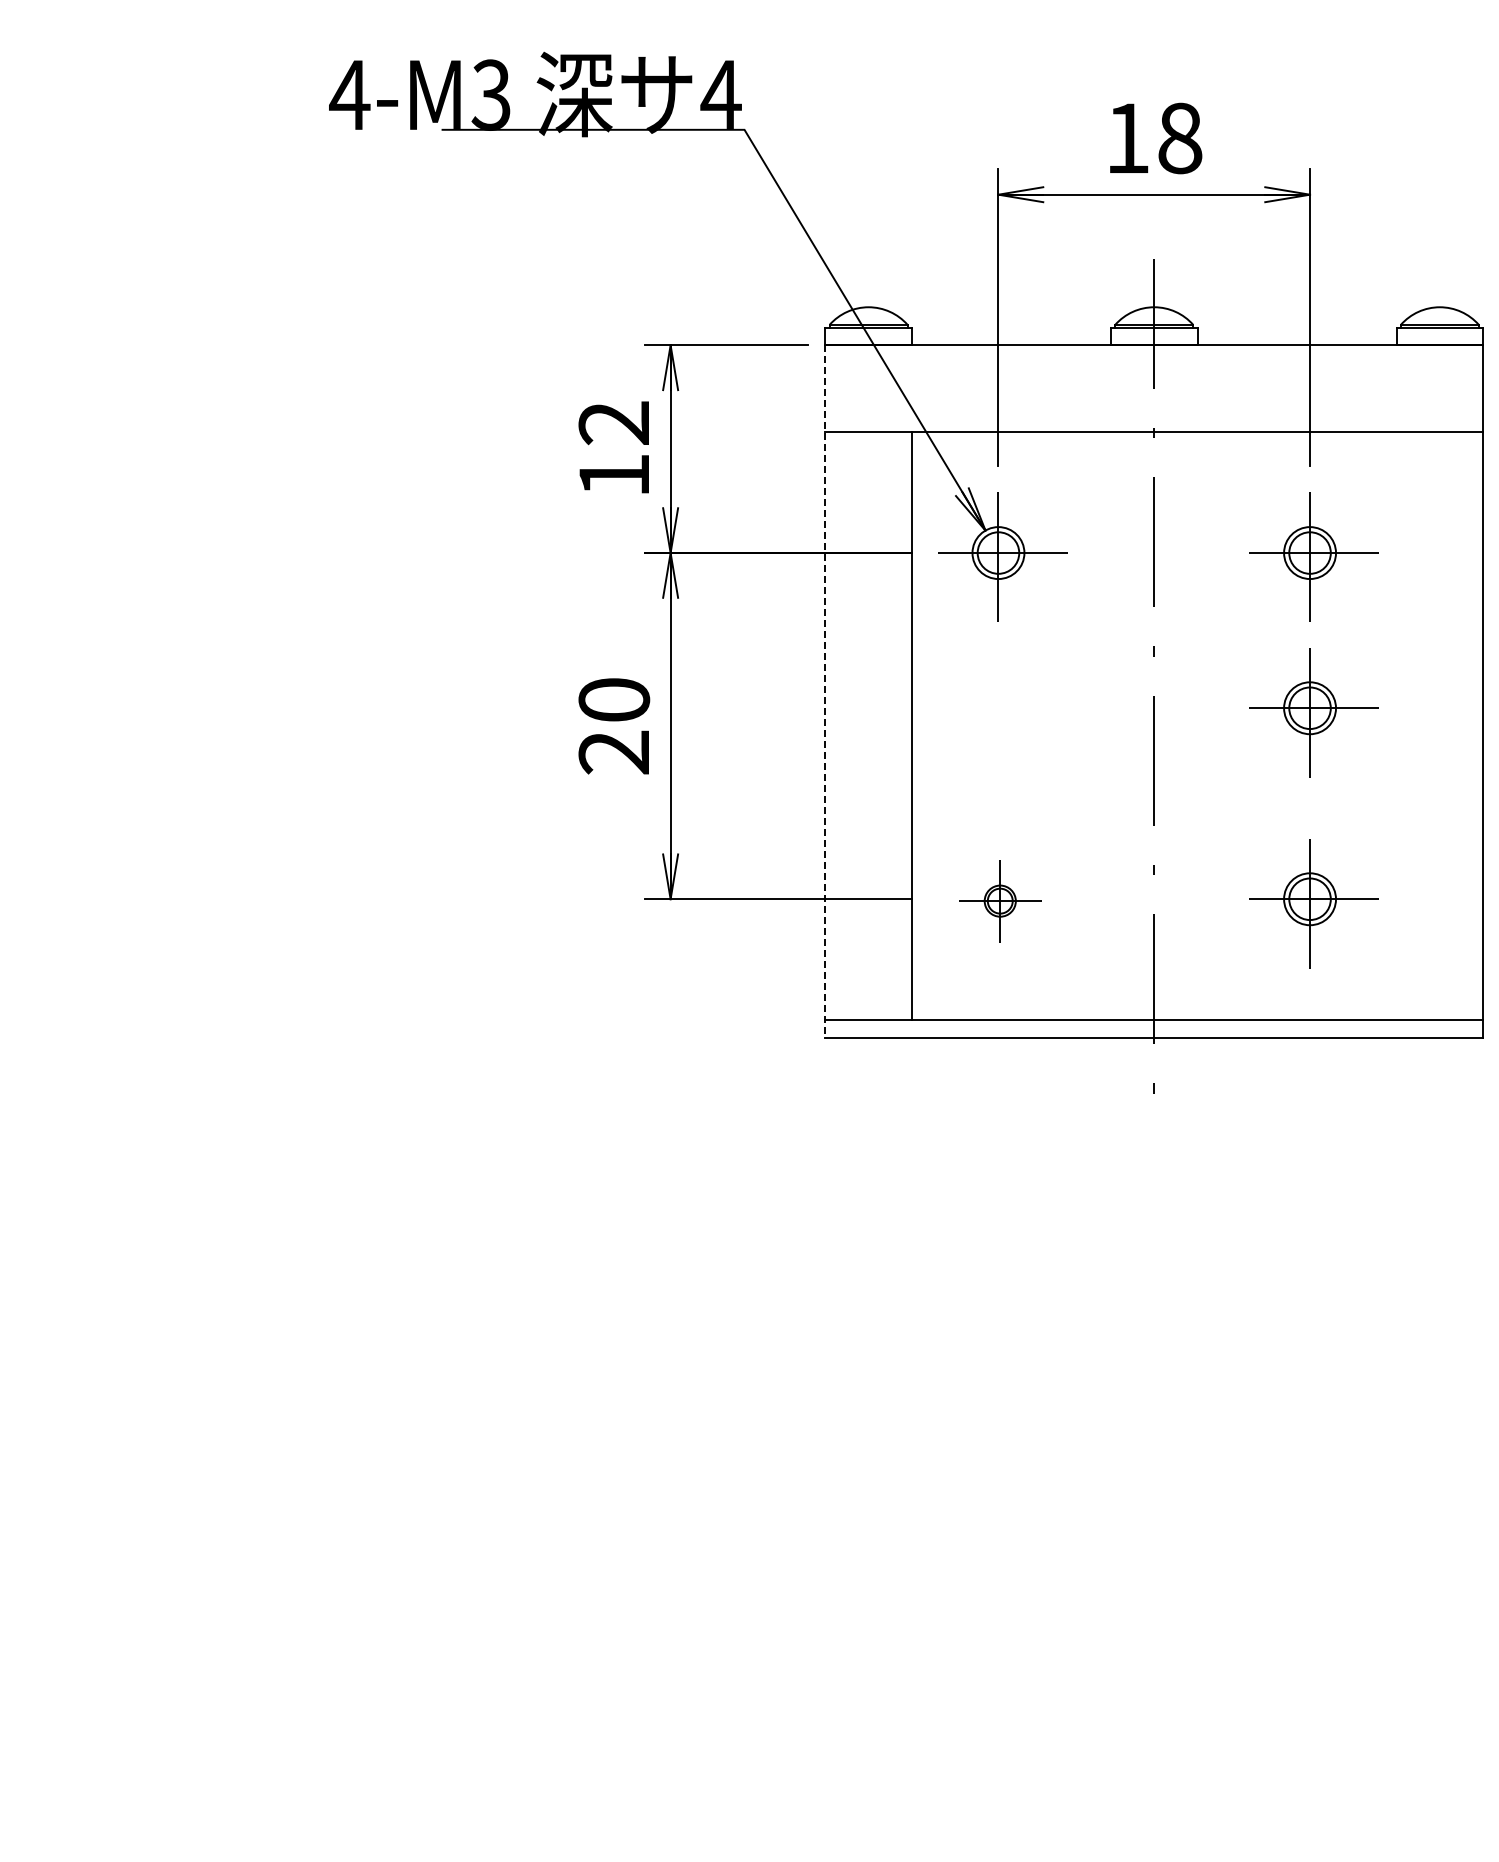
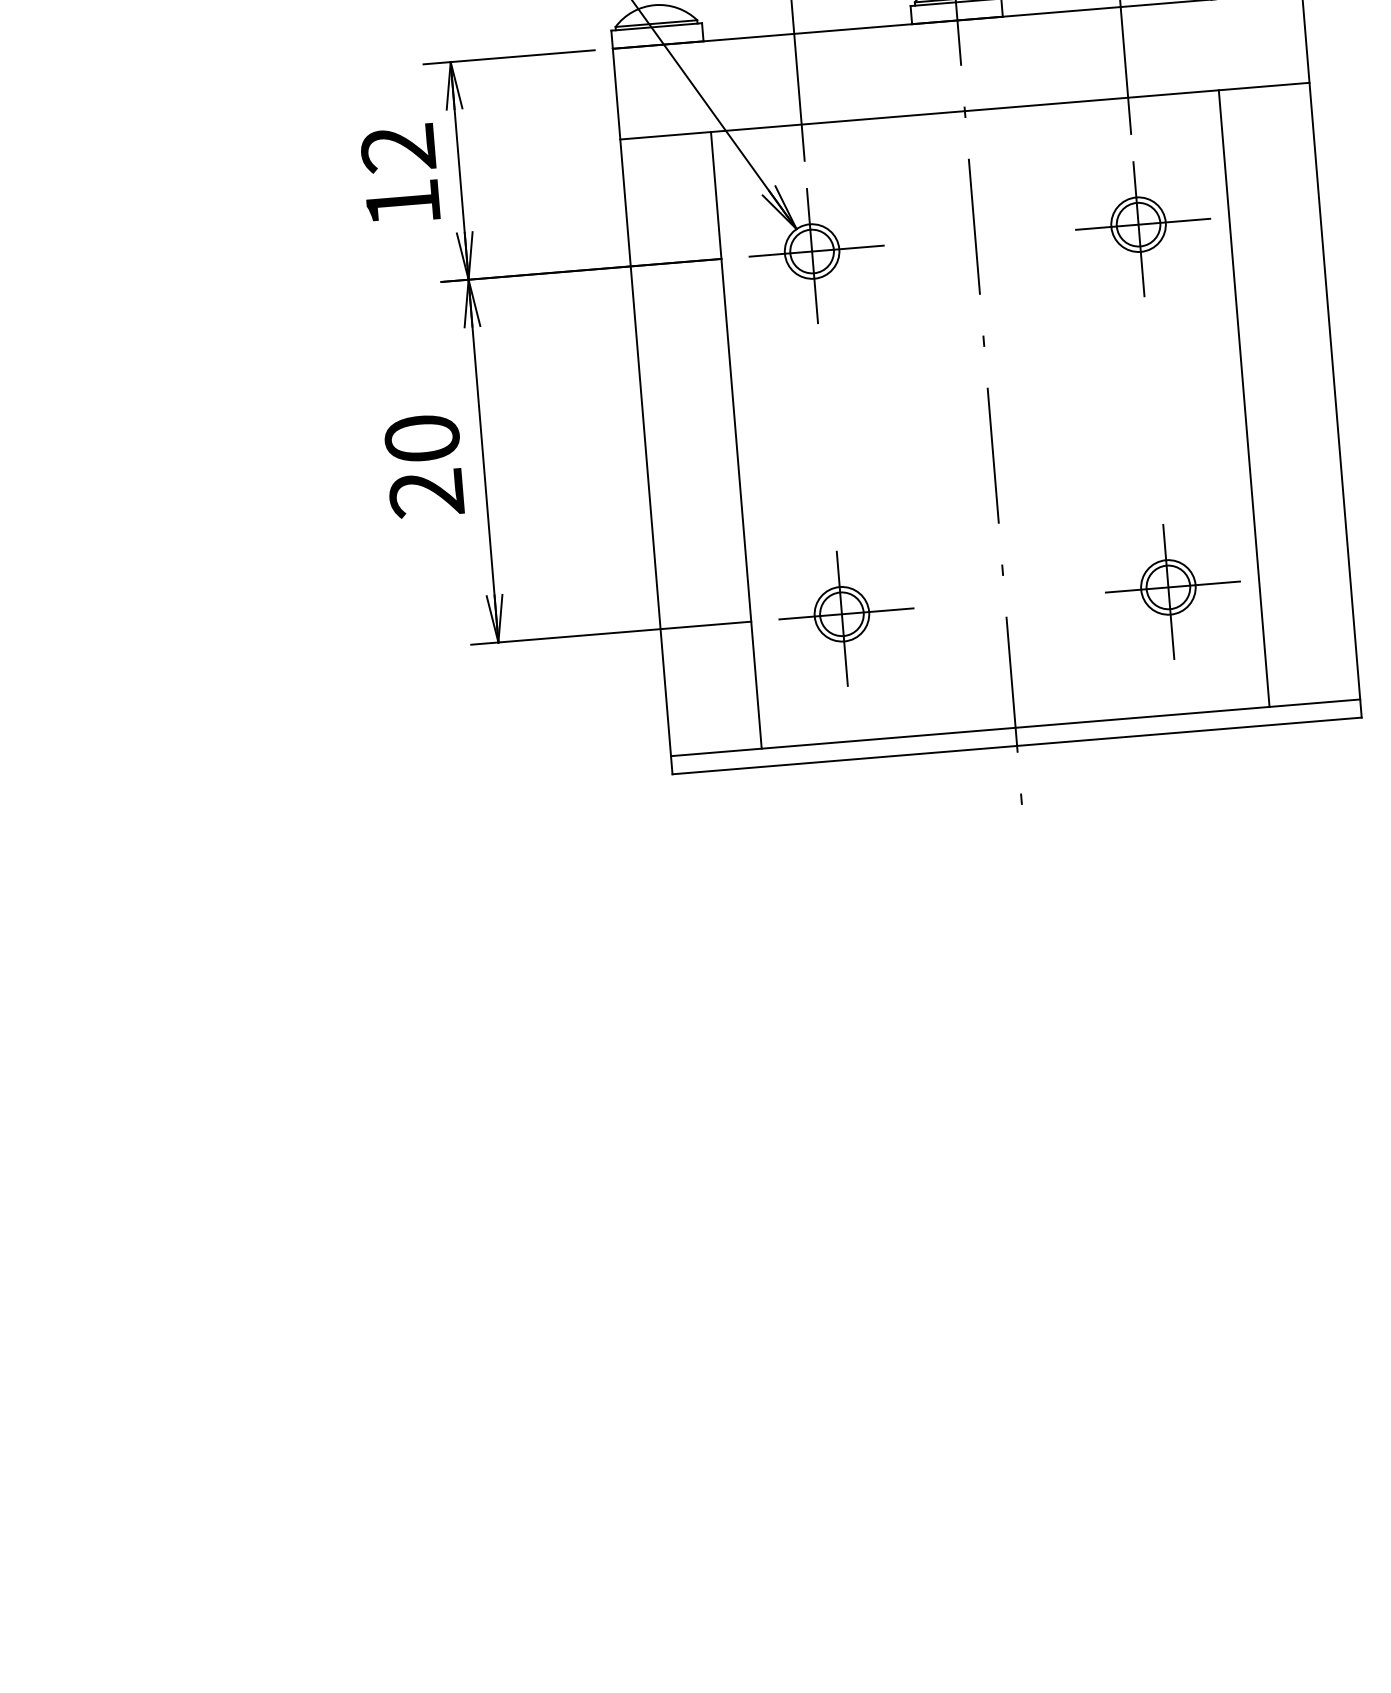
line: (825, 692) -> (642, 412), dashed -> solid
part: (1313, 712) -> (1155, 391), removed
line: (1396, 725) -> (1244, 397), added
part: (1002, 903) -> (846, 618), size x1.67

